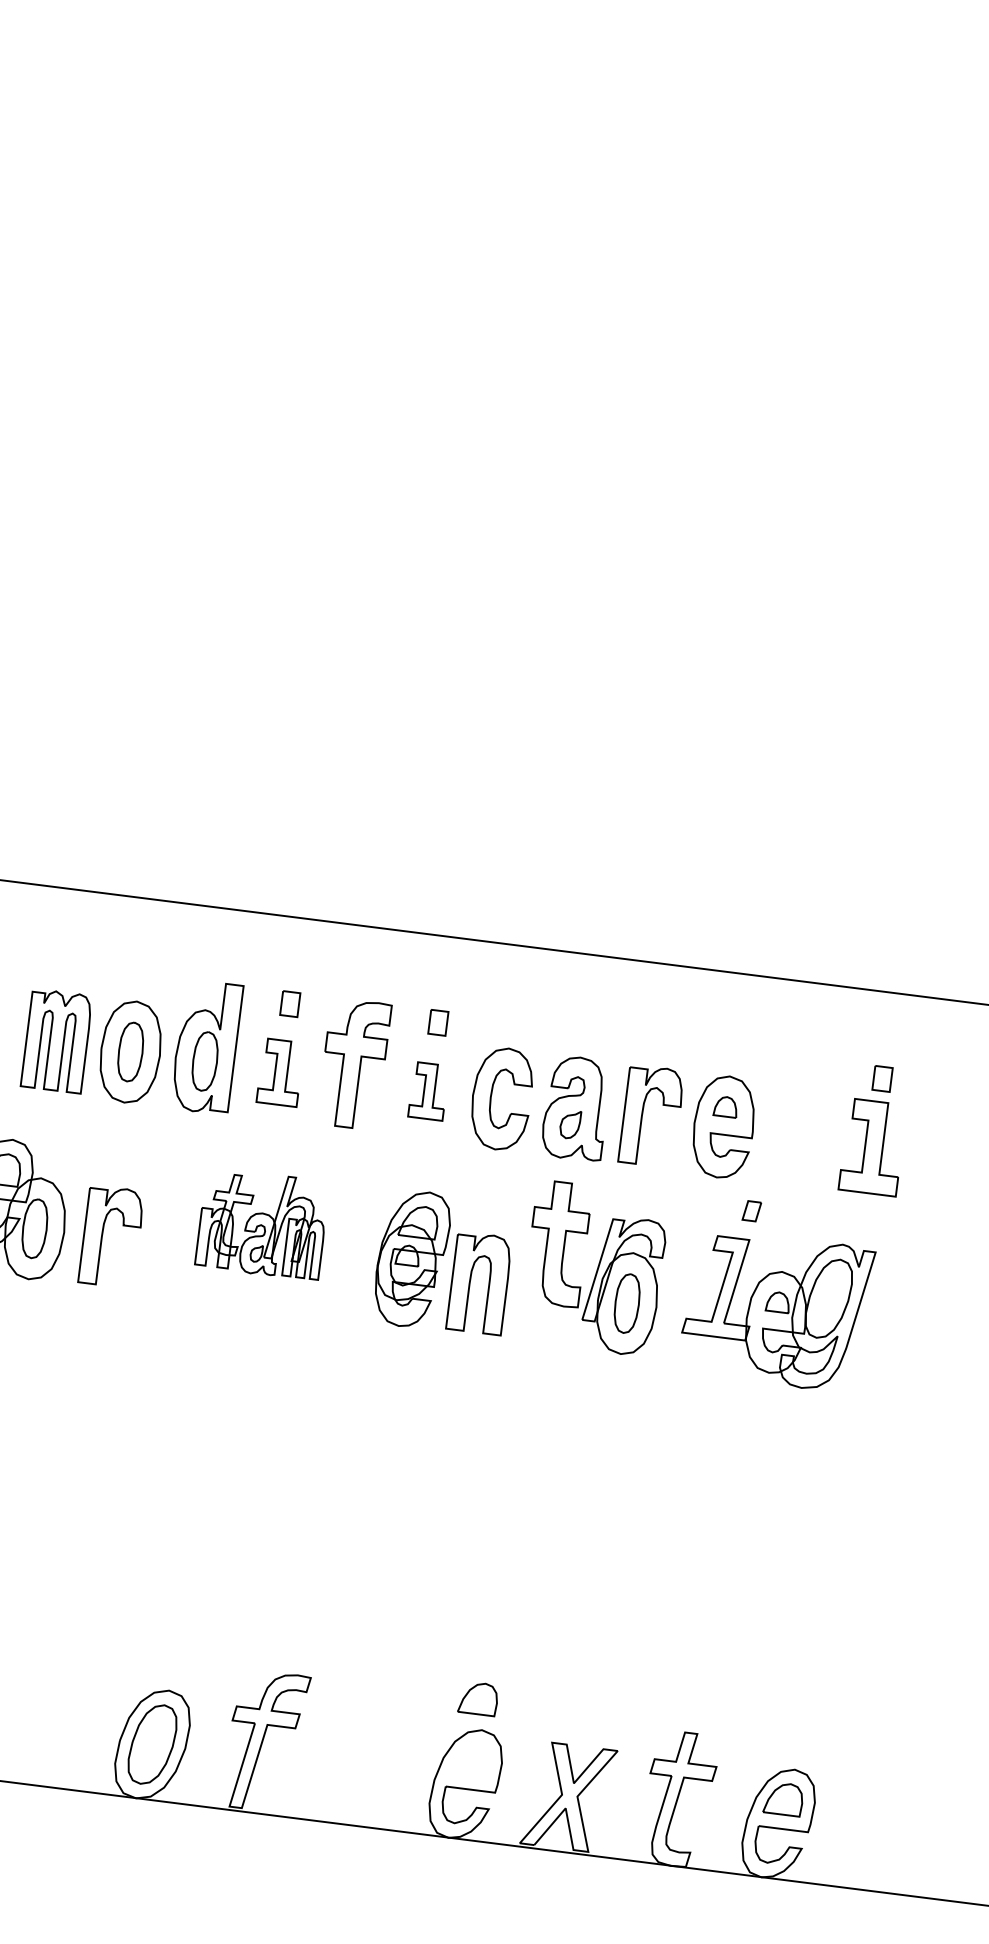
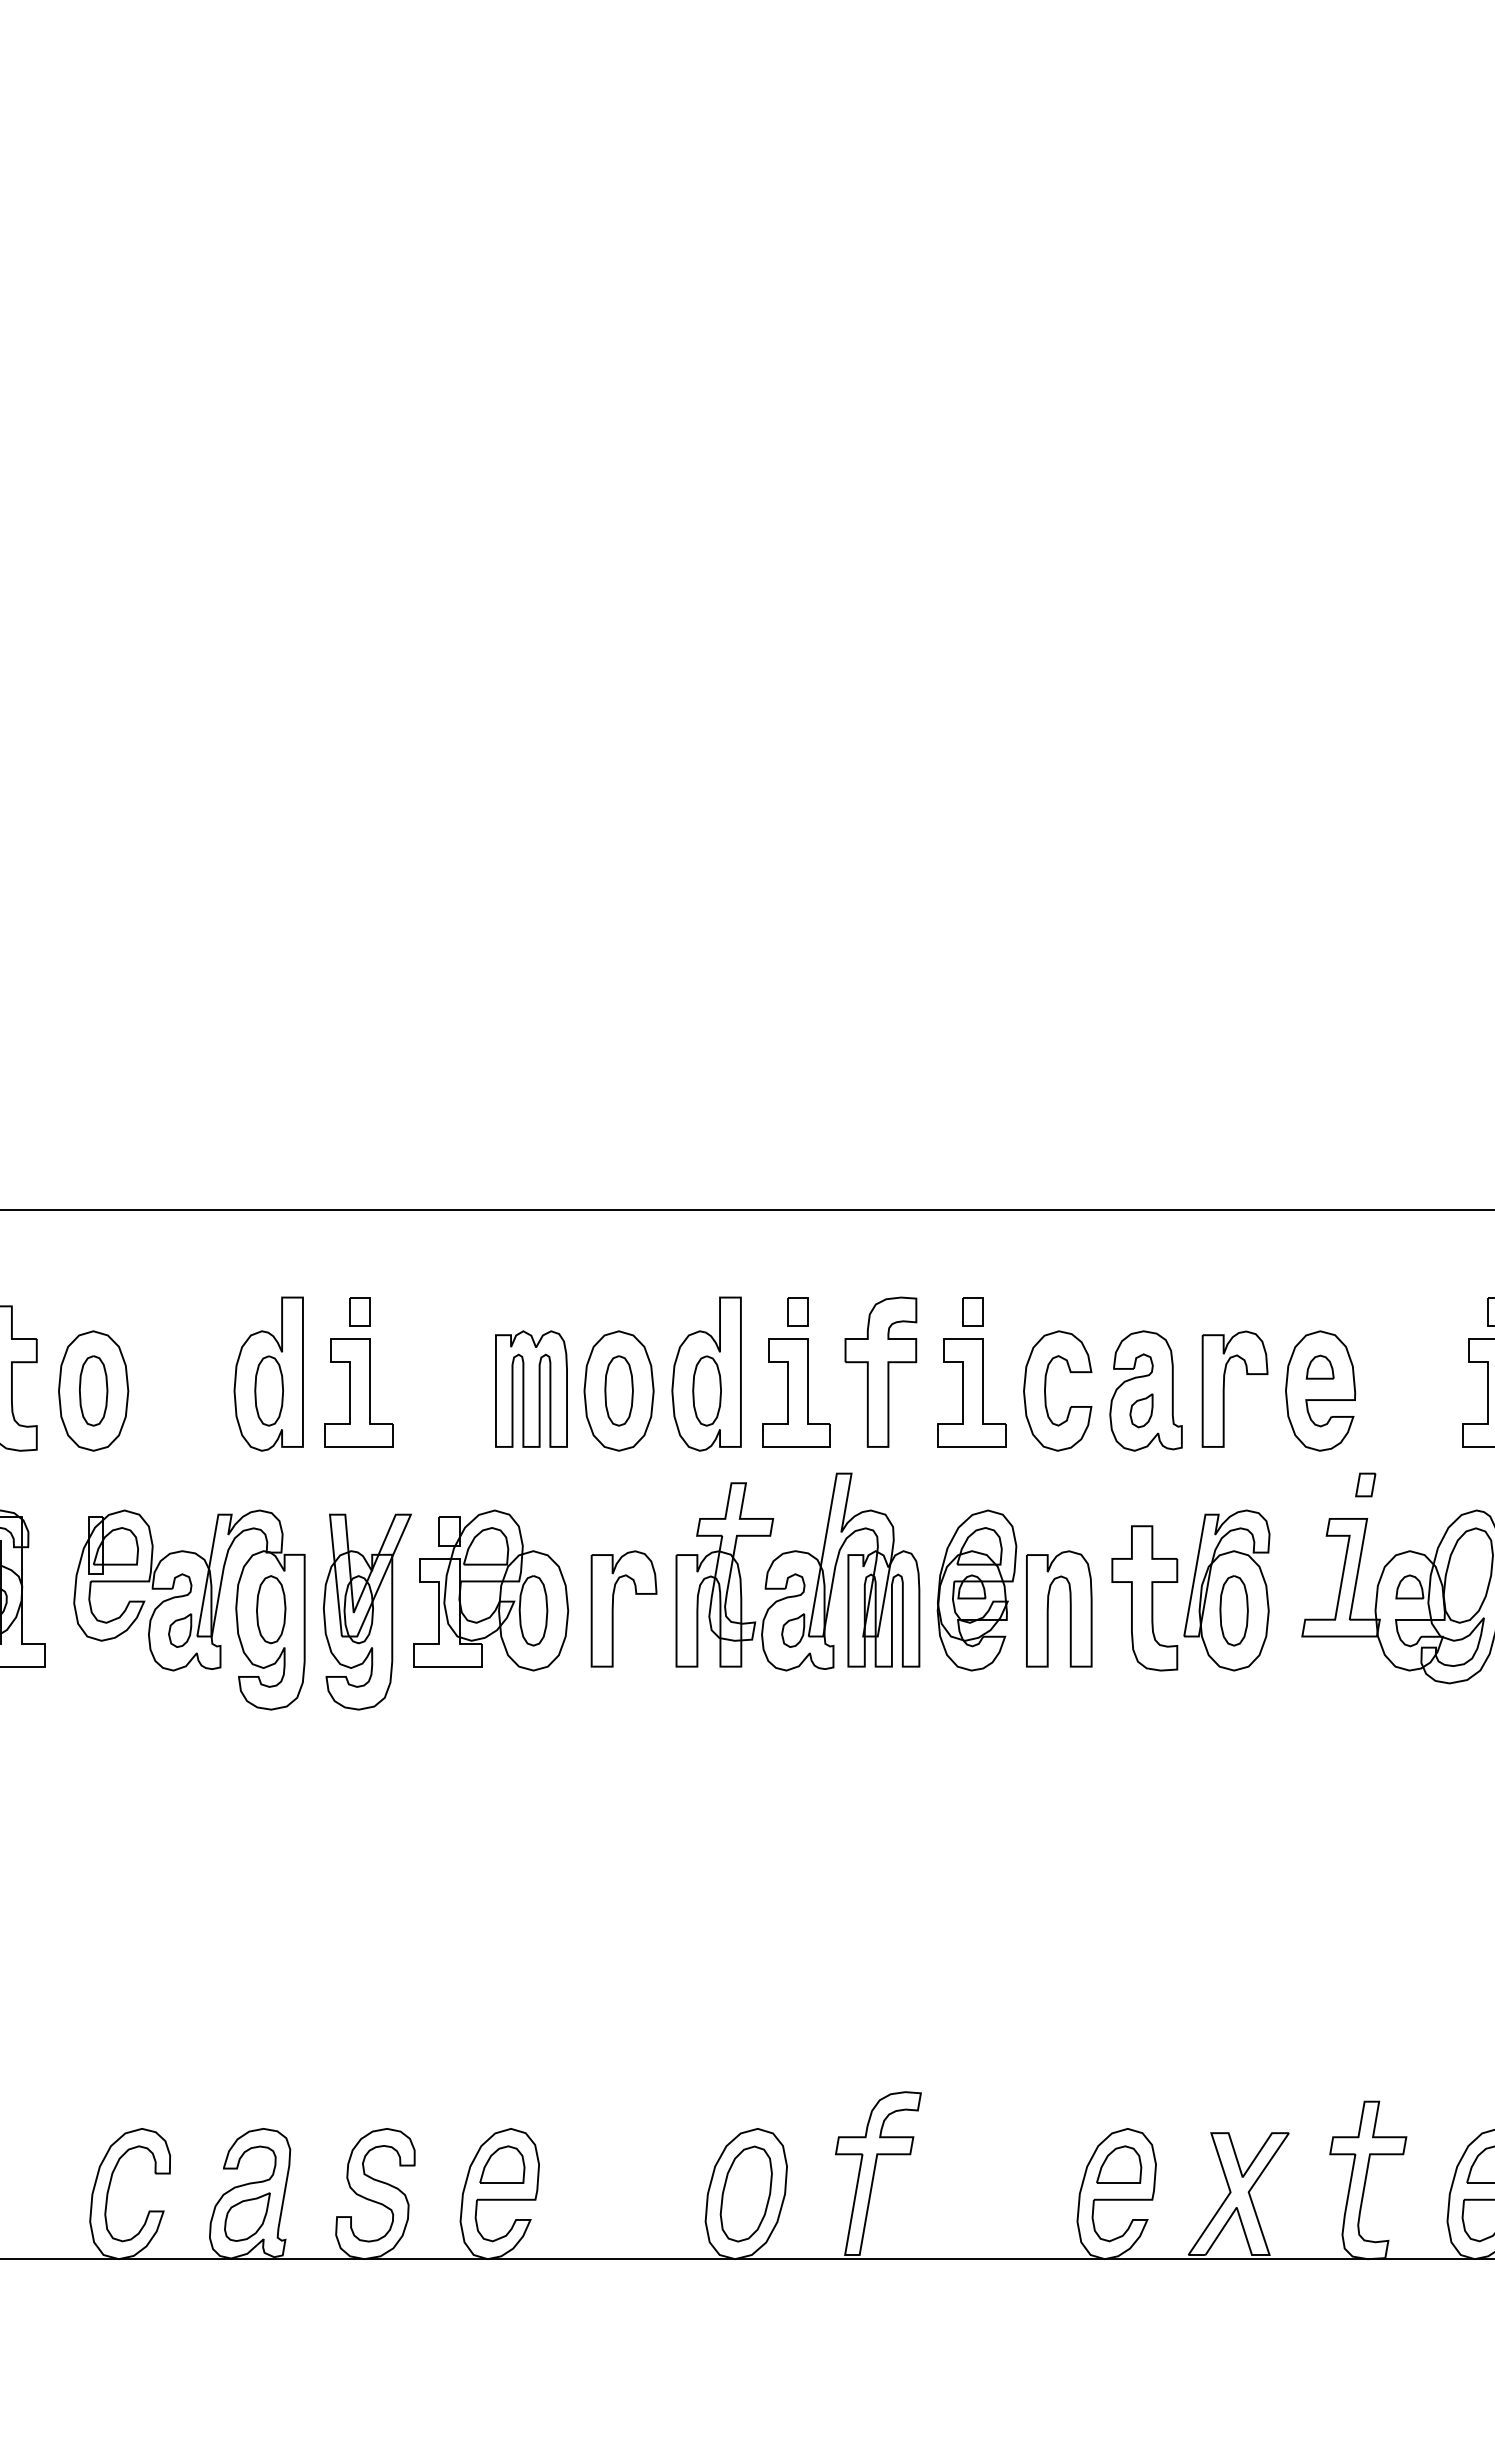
part: (280, 1072) -> (796, 1392), size x1.43
part: (428, 1090) -> (971, 1392), size x1.67
part: (262, 1223) -> (797, 1571), size x1.67
part: (557, 1243) -> (1144, 1598), moved
part: (478, 1698) -> (1119, 2164), moved

